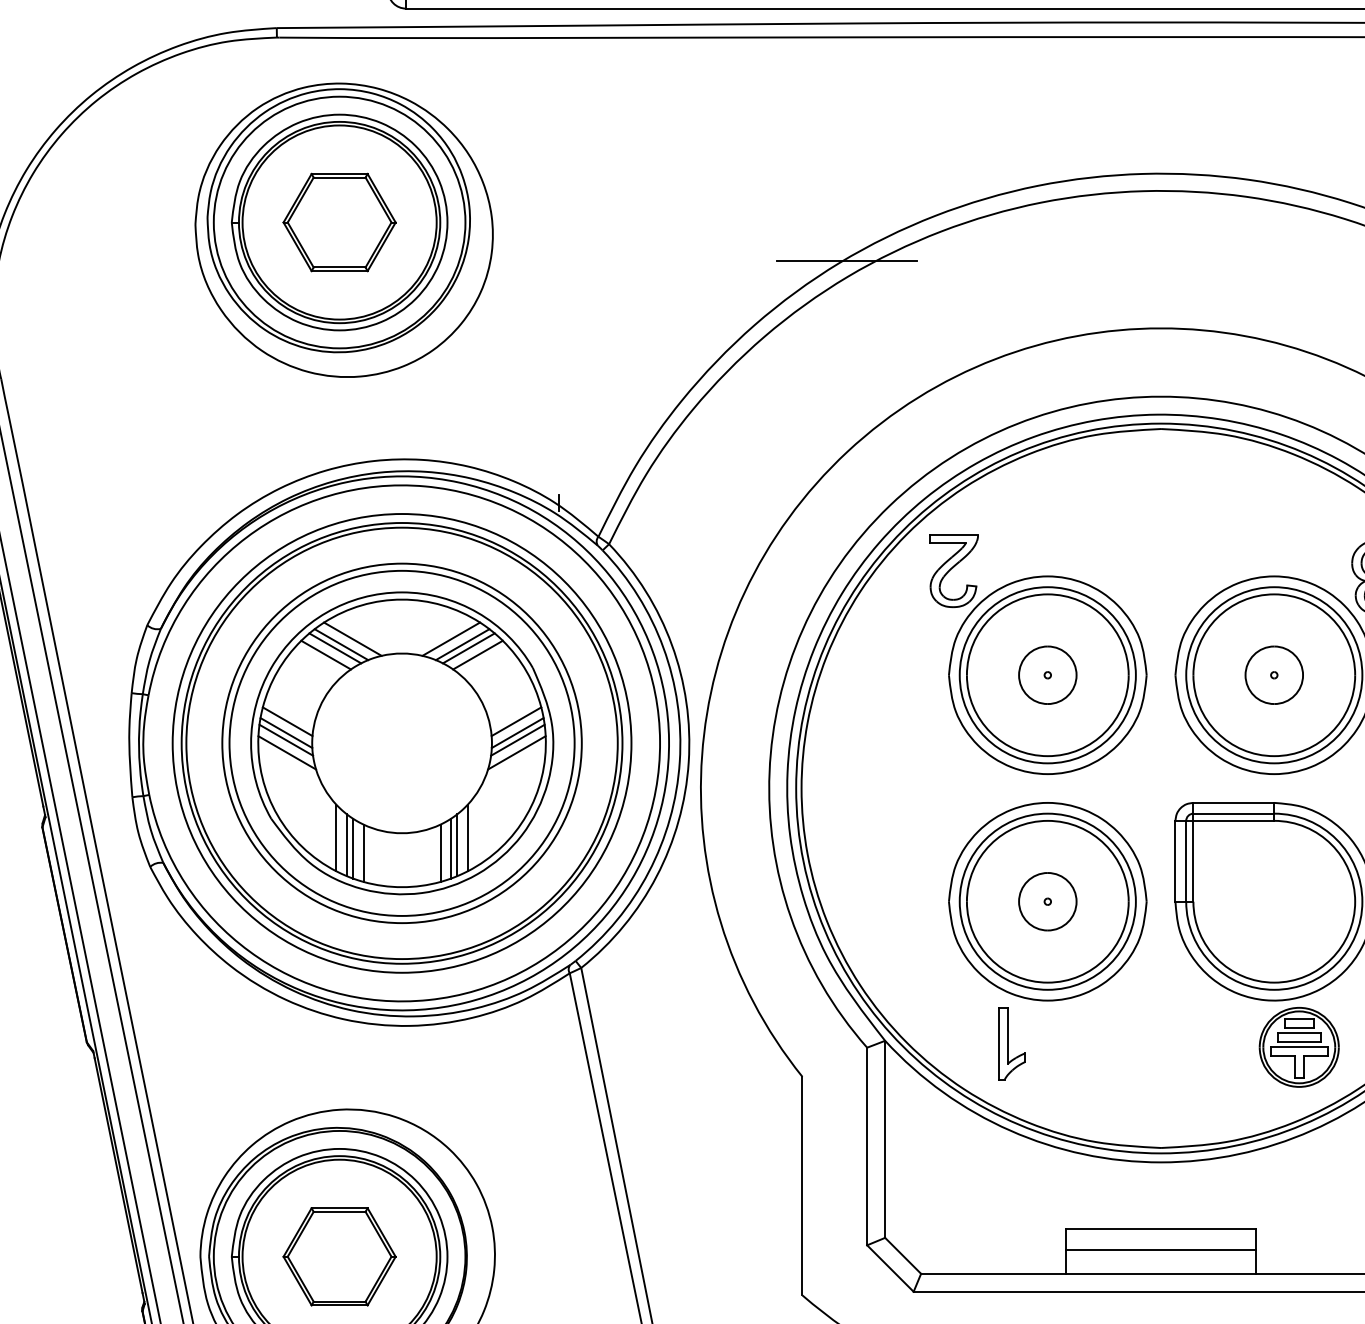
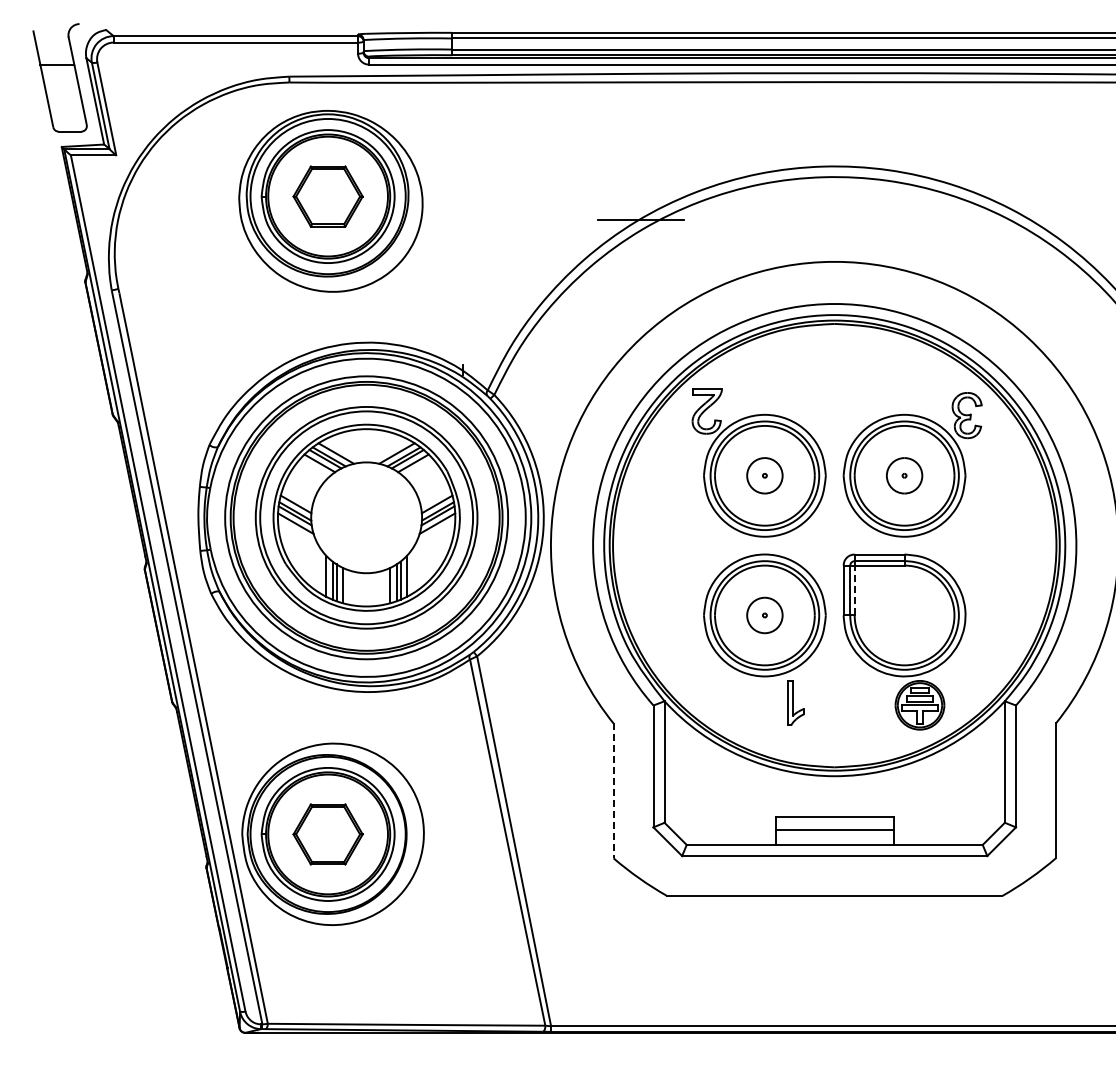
line: (1193, 861) -> (854, 590), solid -> dashed
part: (1011, 1042) -> (795, 702), moved
line: (802, 1187) -> (613, 791), solid -> dashed

